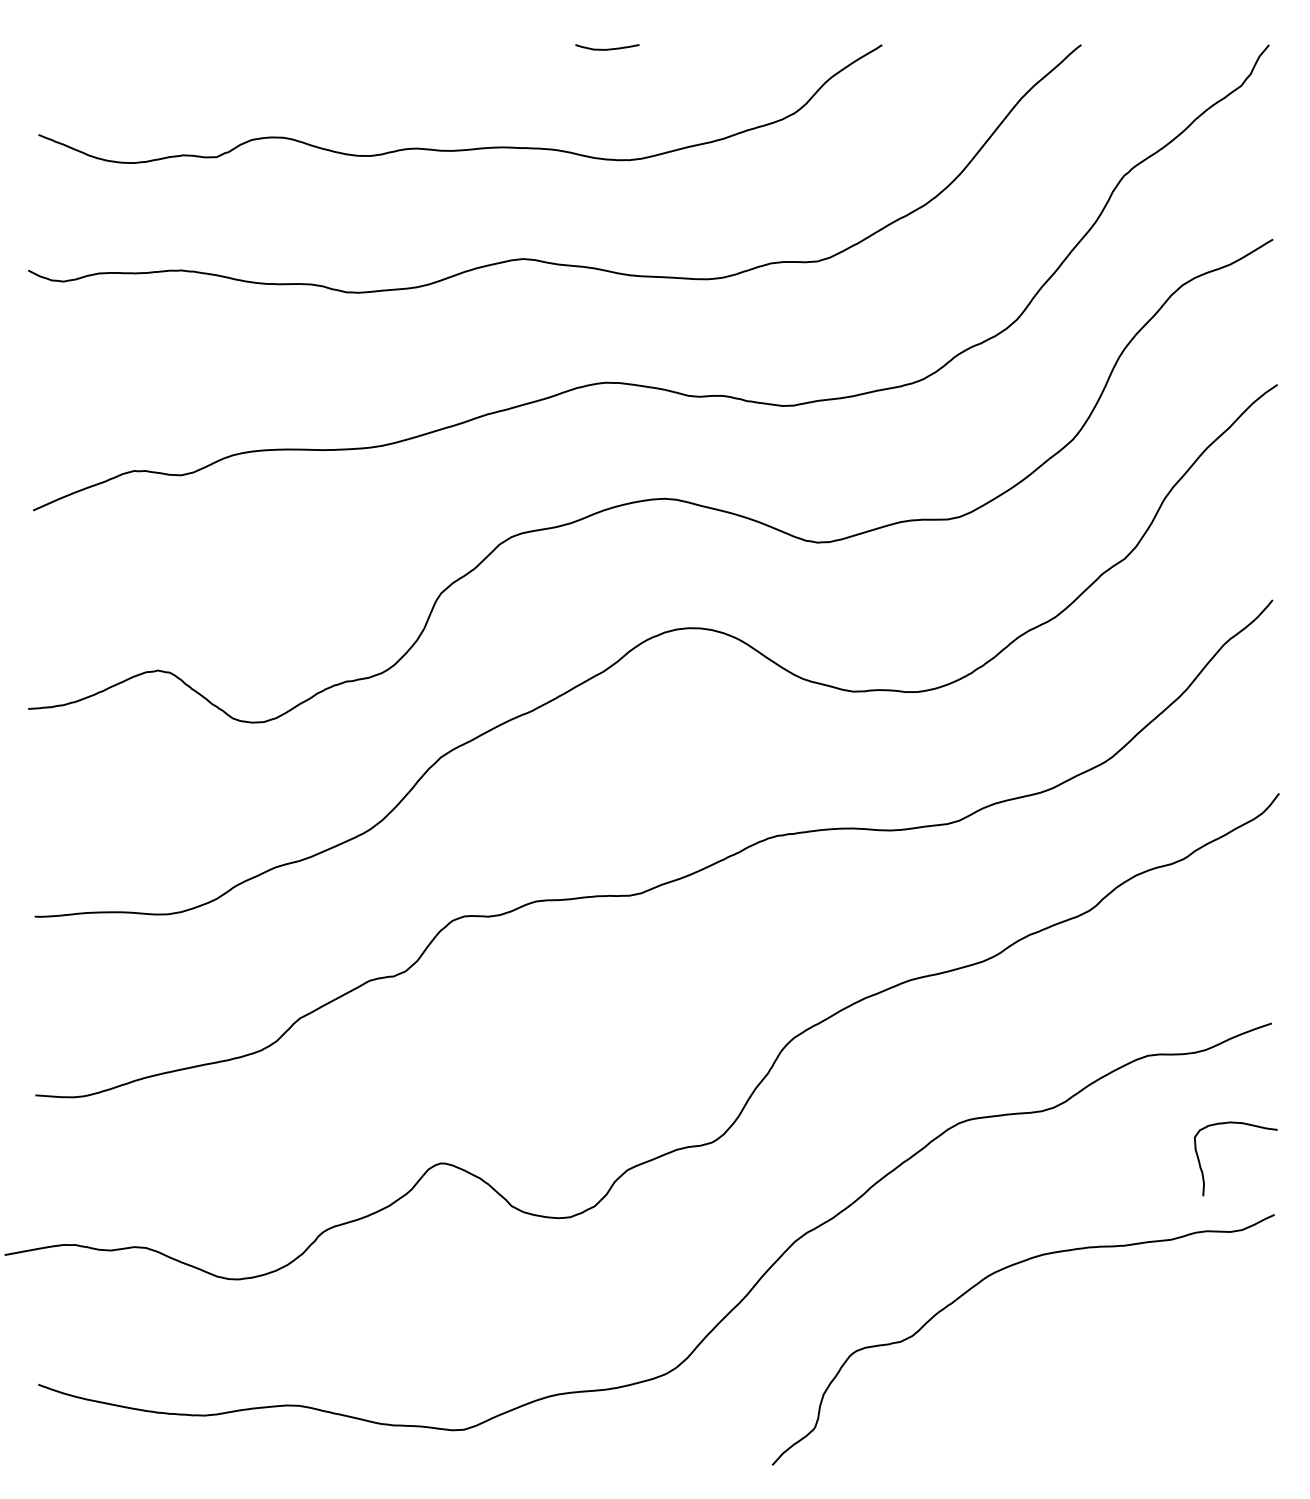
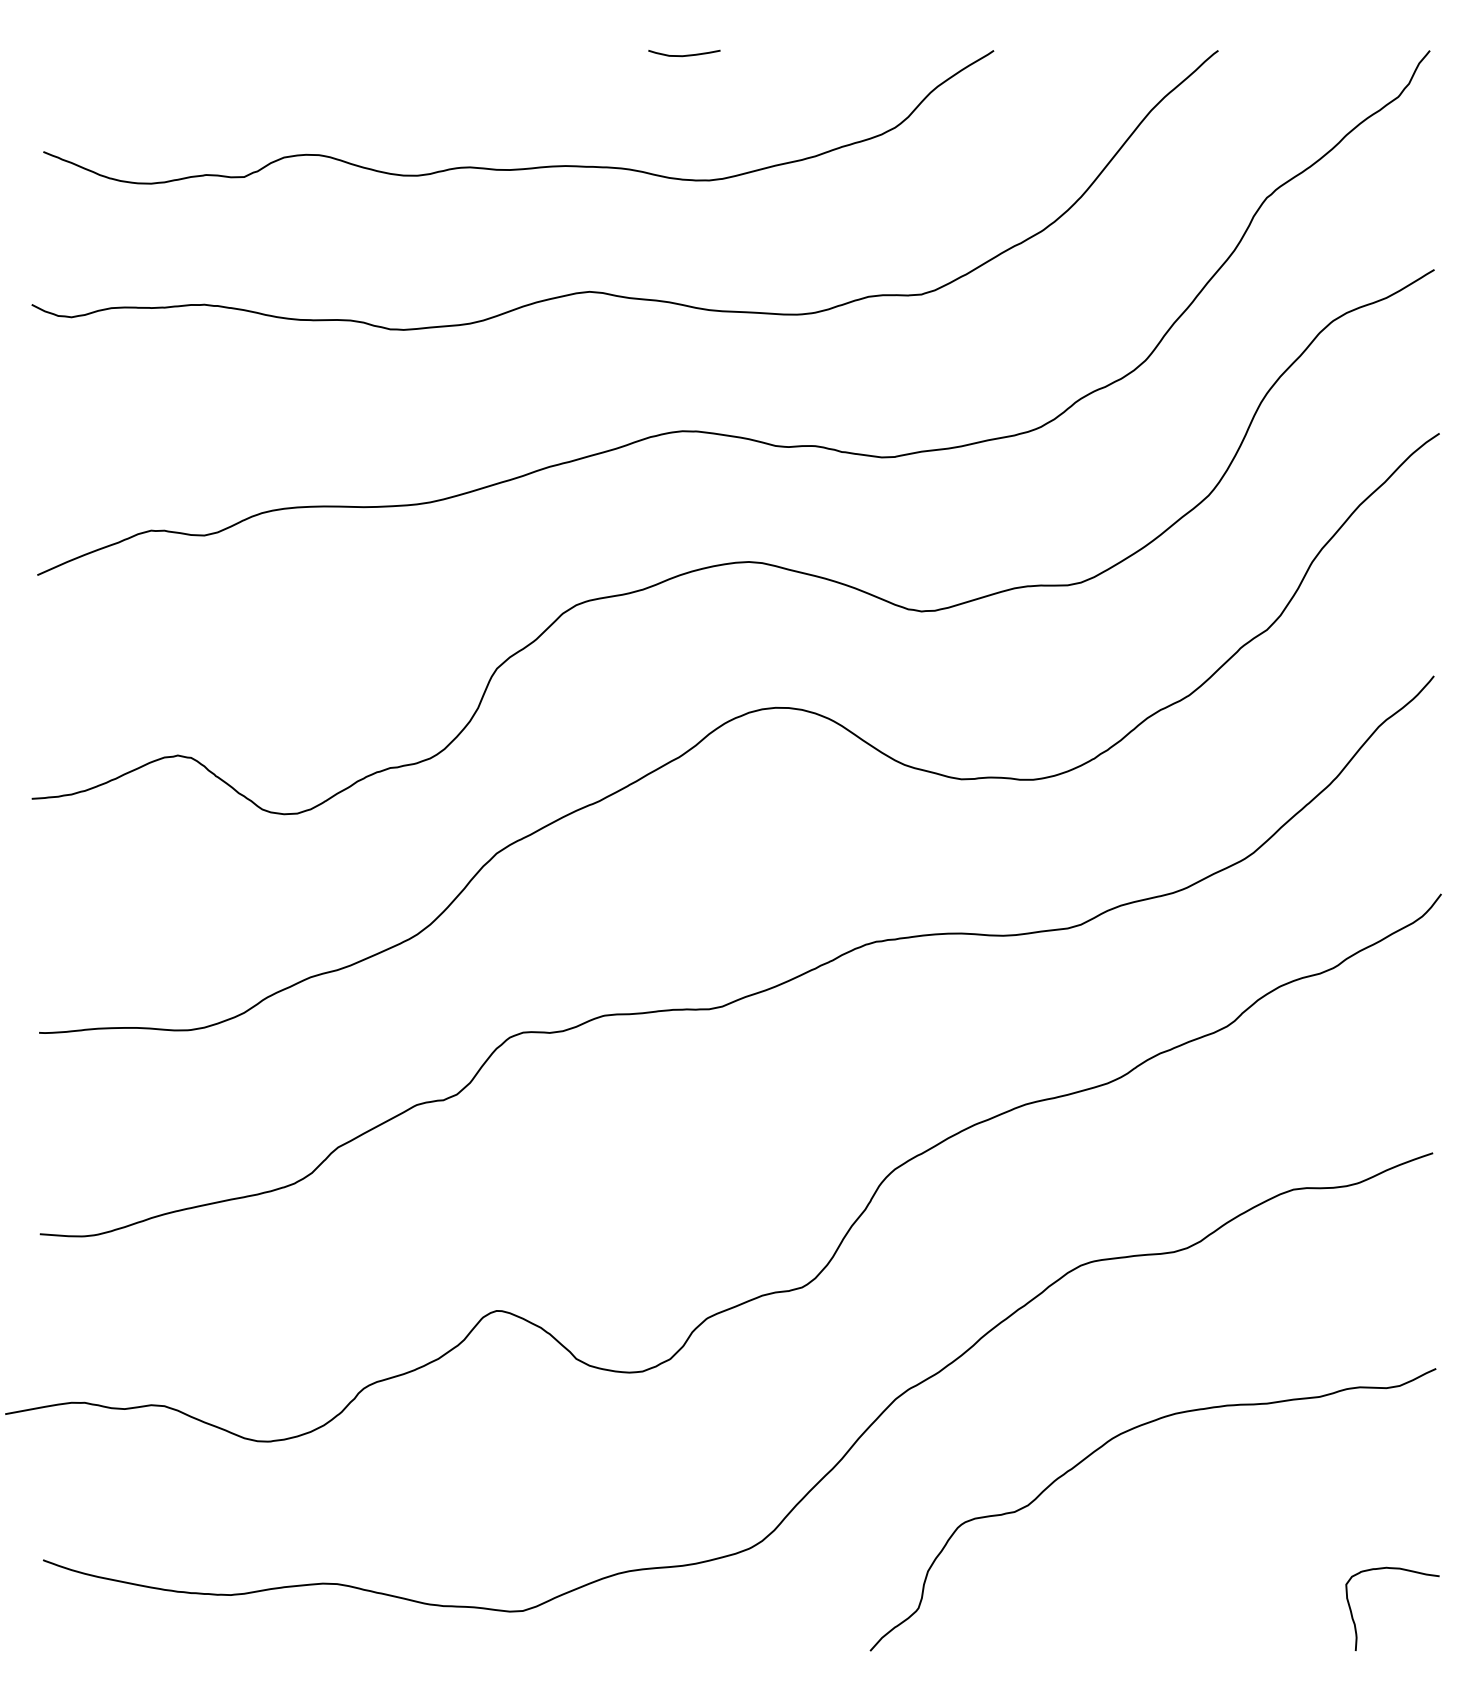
curve: (1242, 1124) -> (1399, 1570), moved

